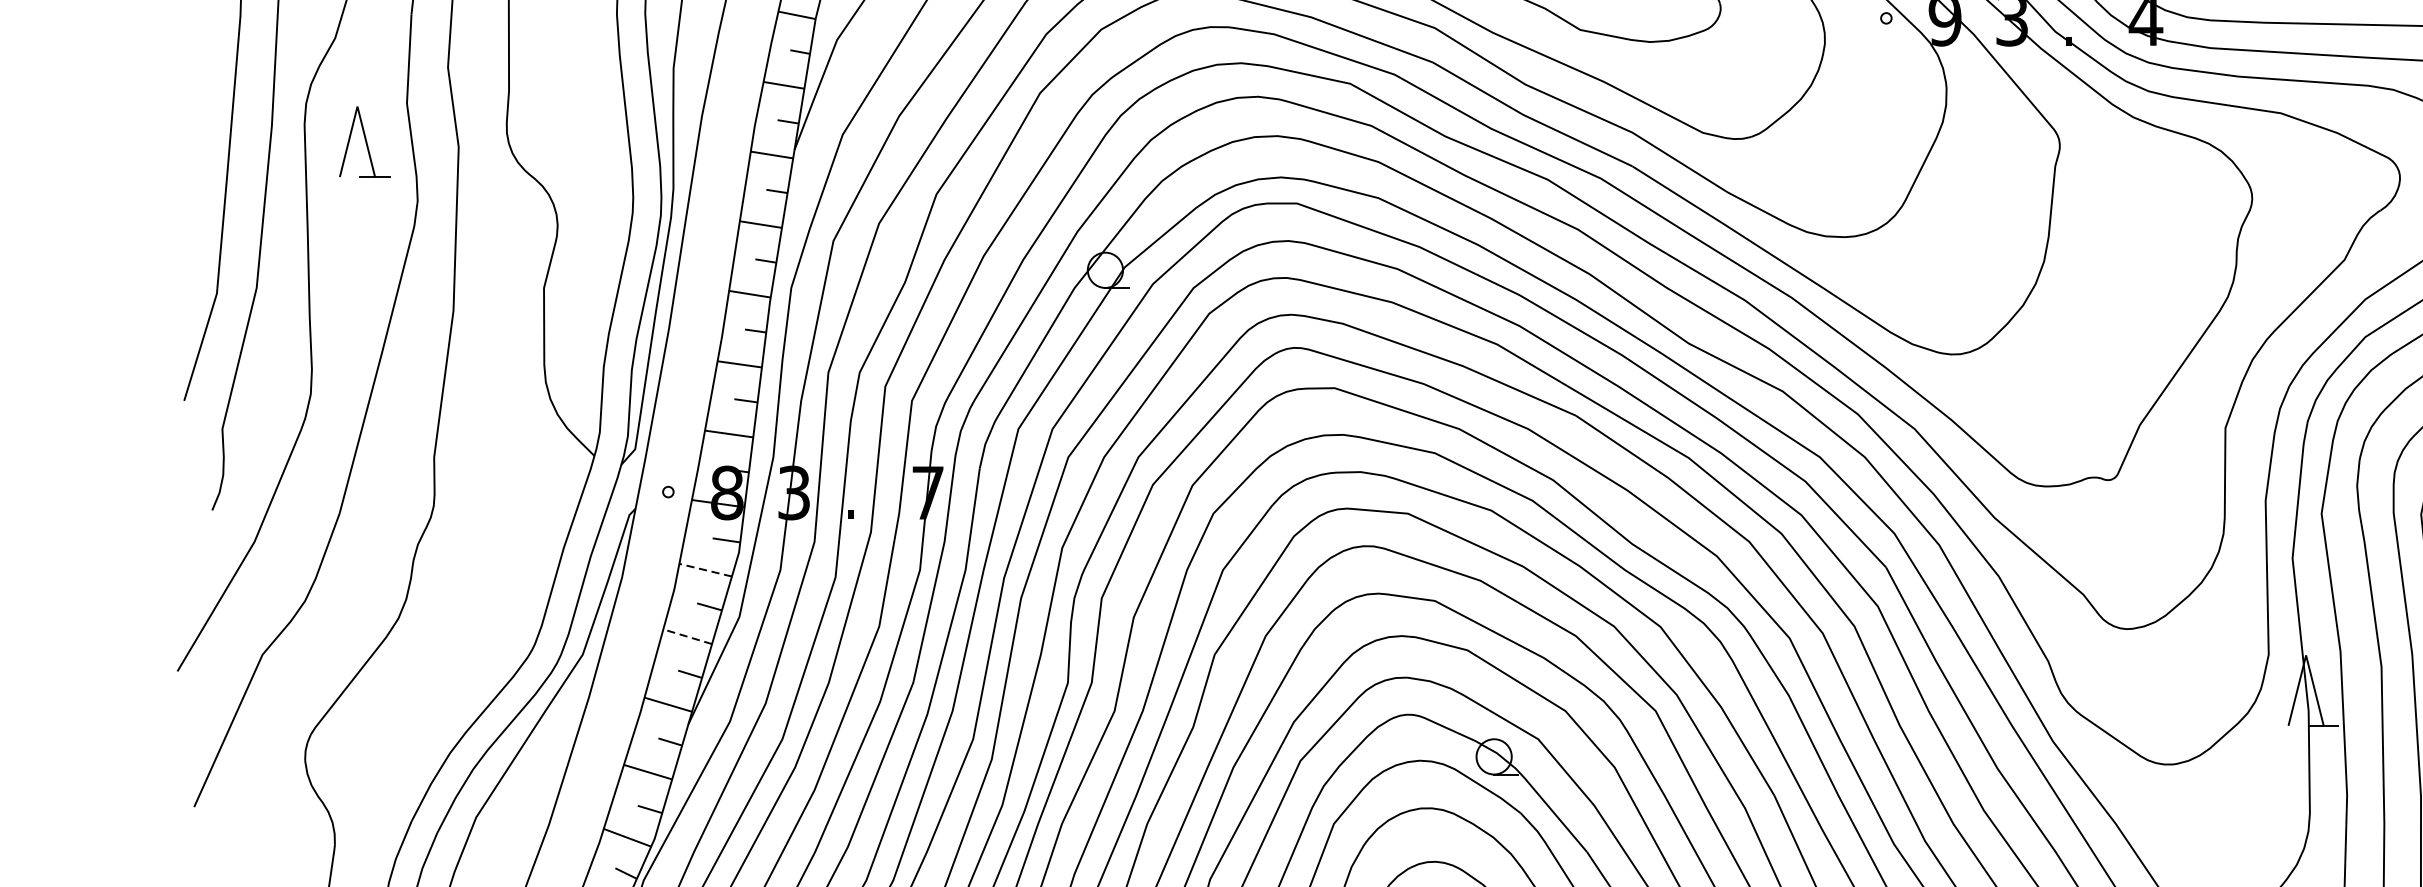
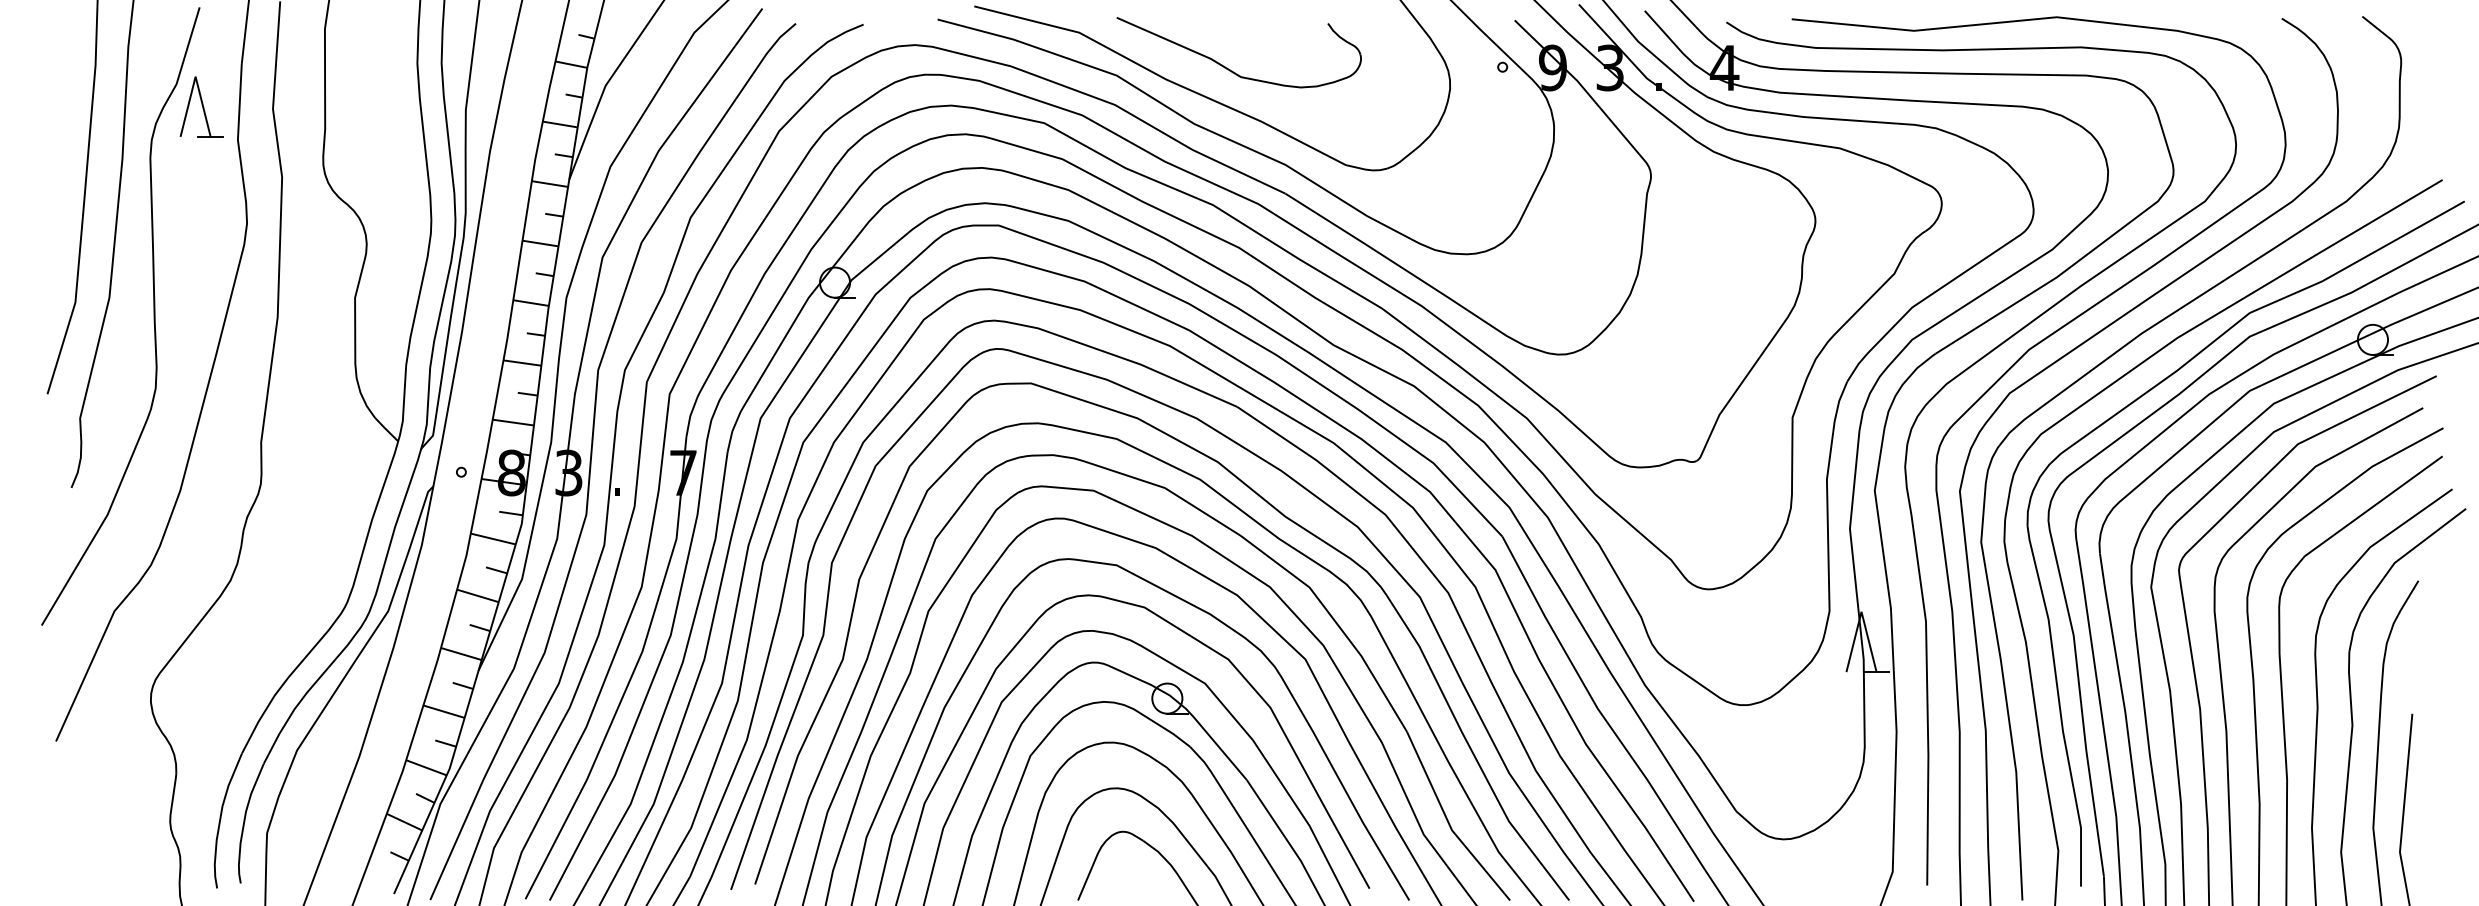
part: (364, 141) -> (201, 106), moved
line: (704, 569) -> (492, 538), dashed -> solid
line: (687, 636) -> (477, 595), dashed -> solid

